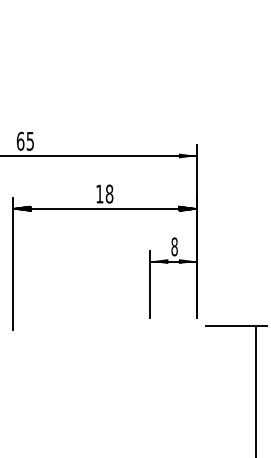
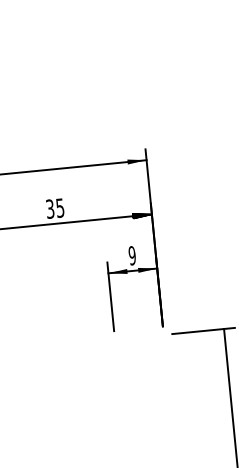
text: (104, 193) -> (55, 208), 18 -> 35
text: (174, 246) -> (132, 255), 8 -> 9

